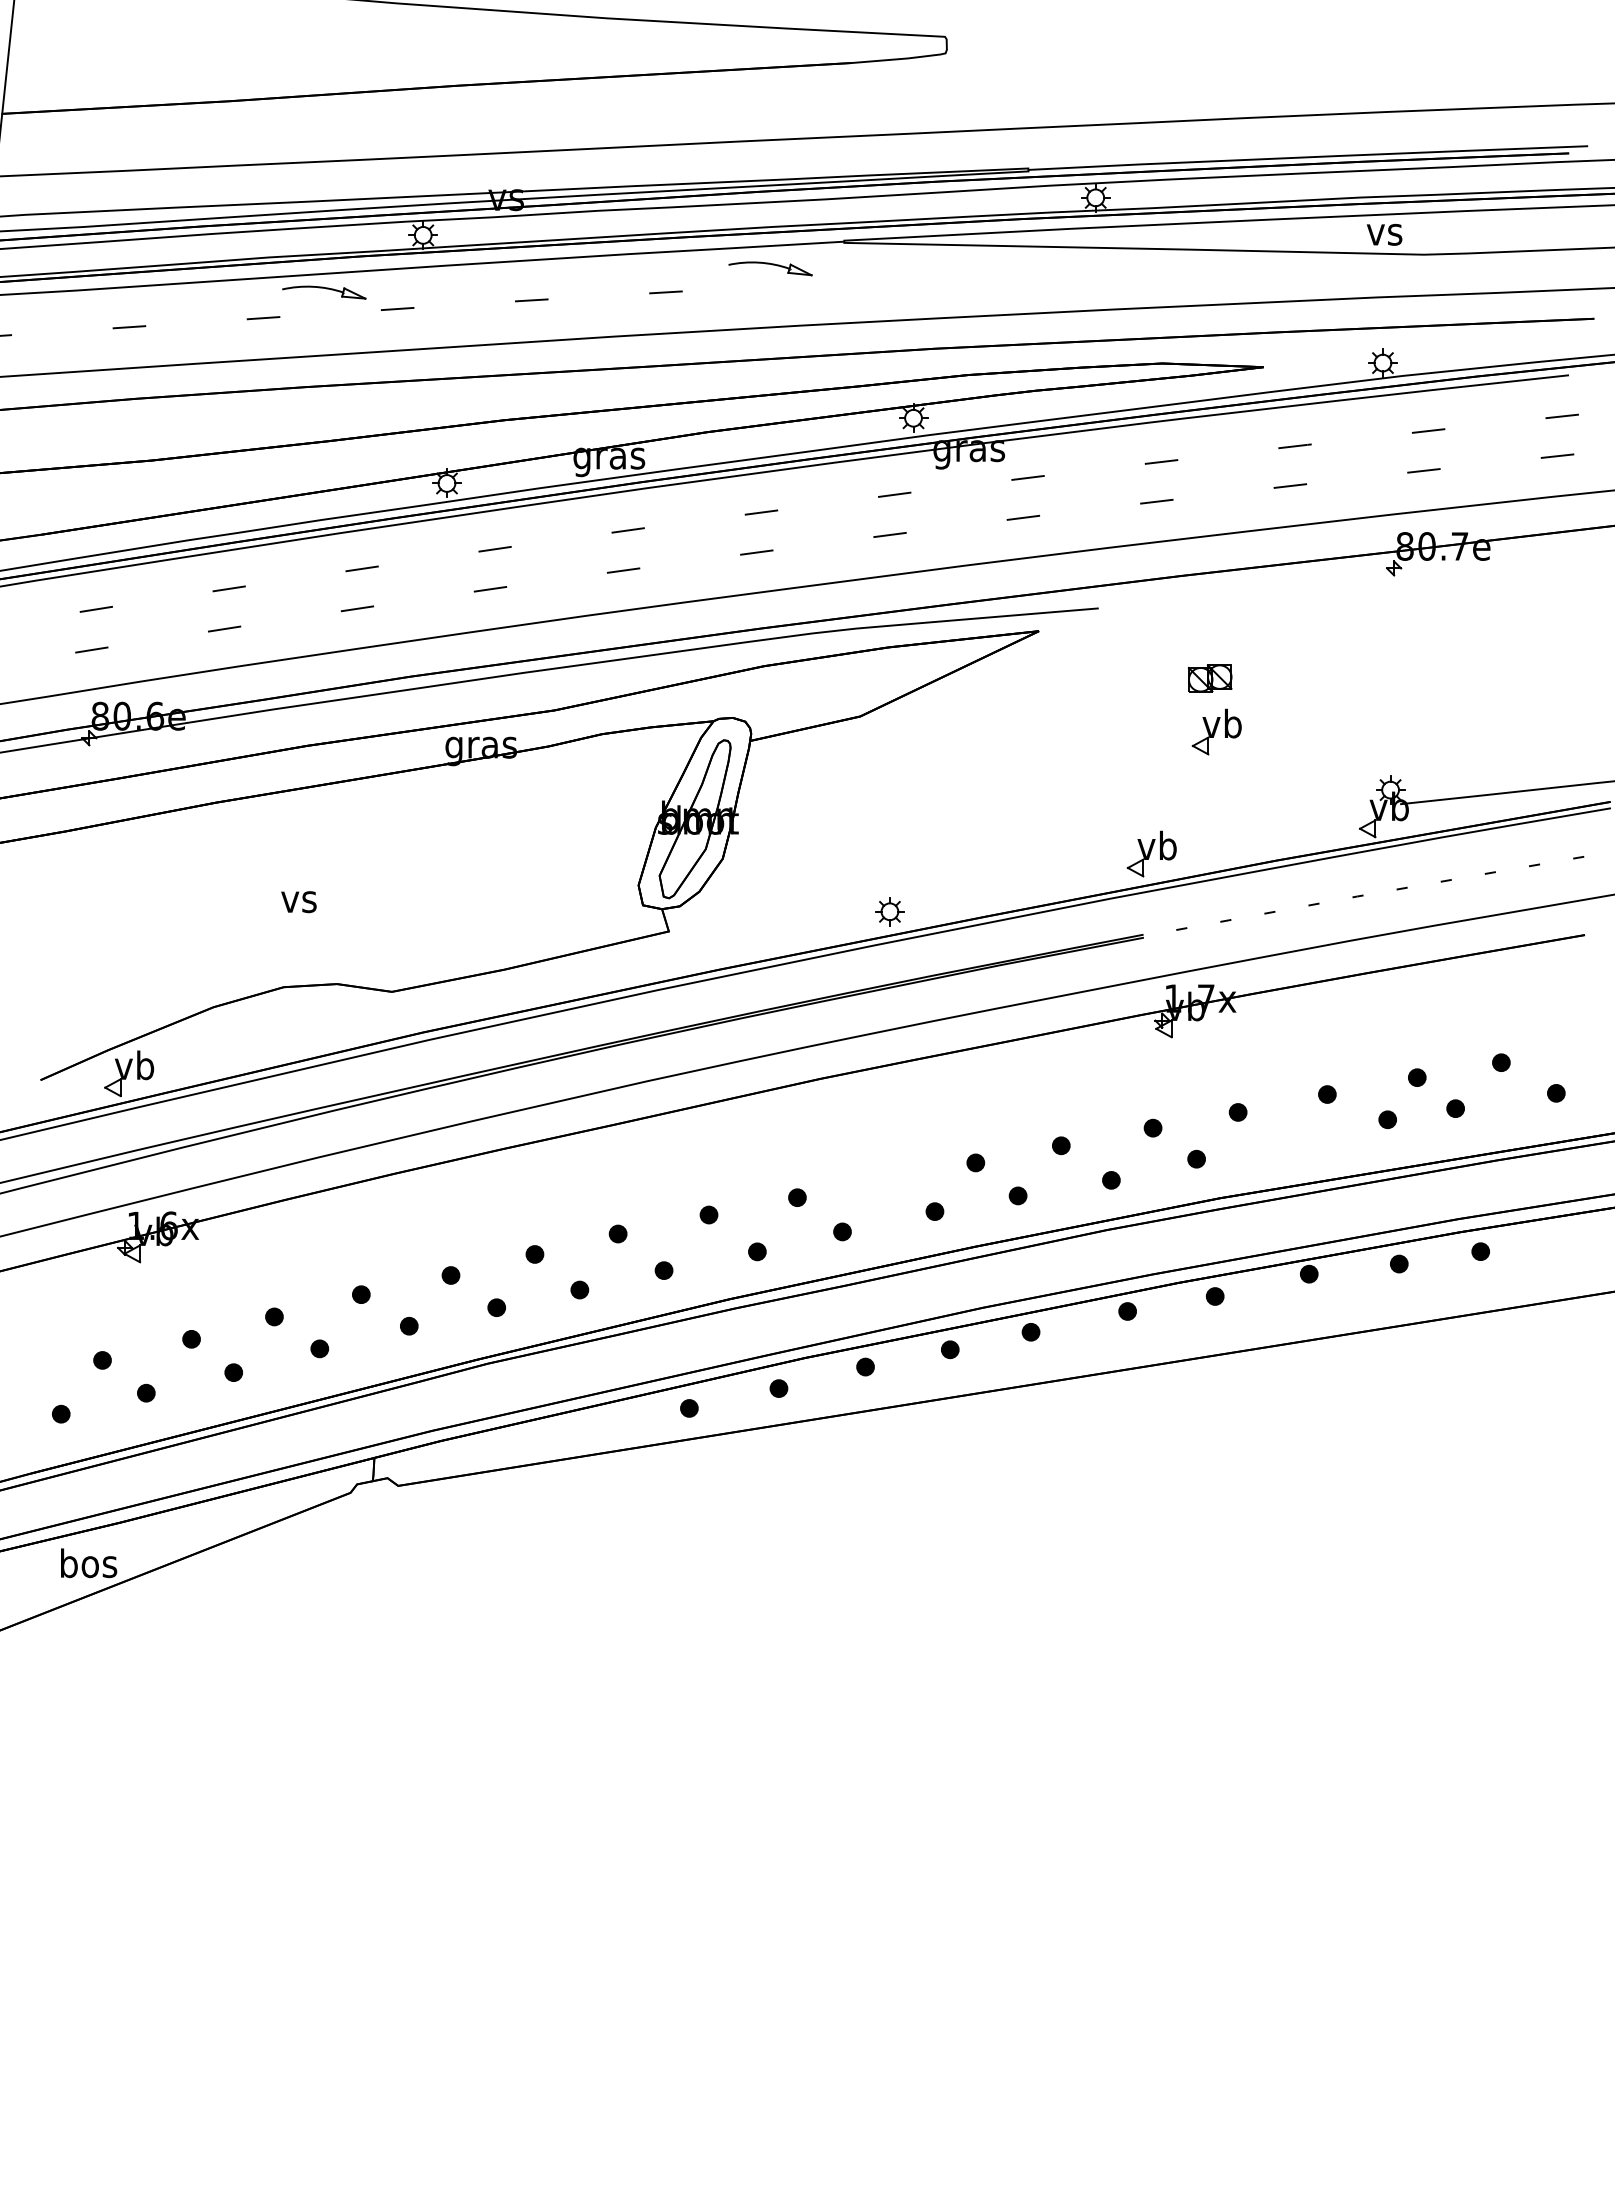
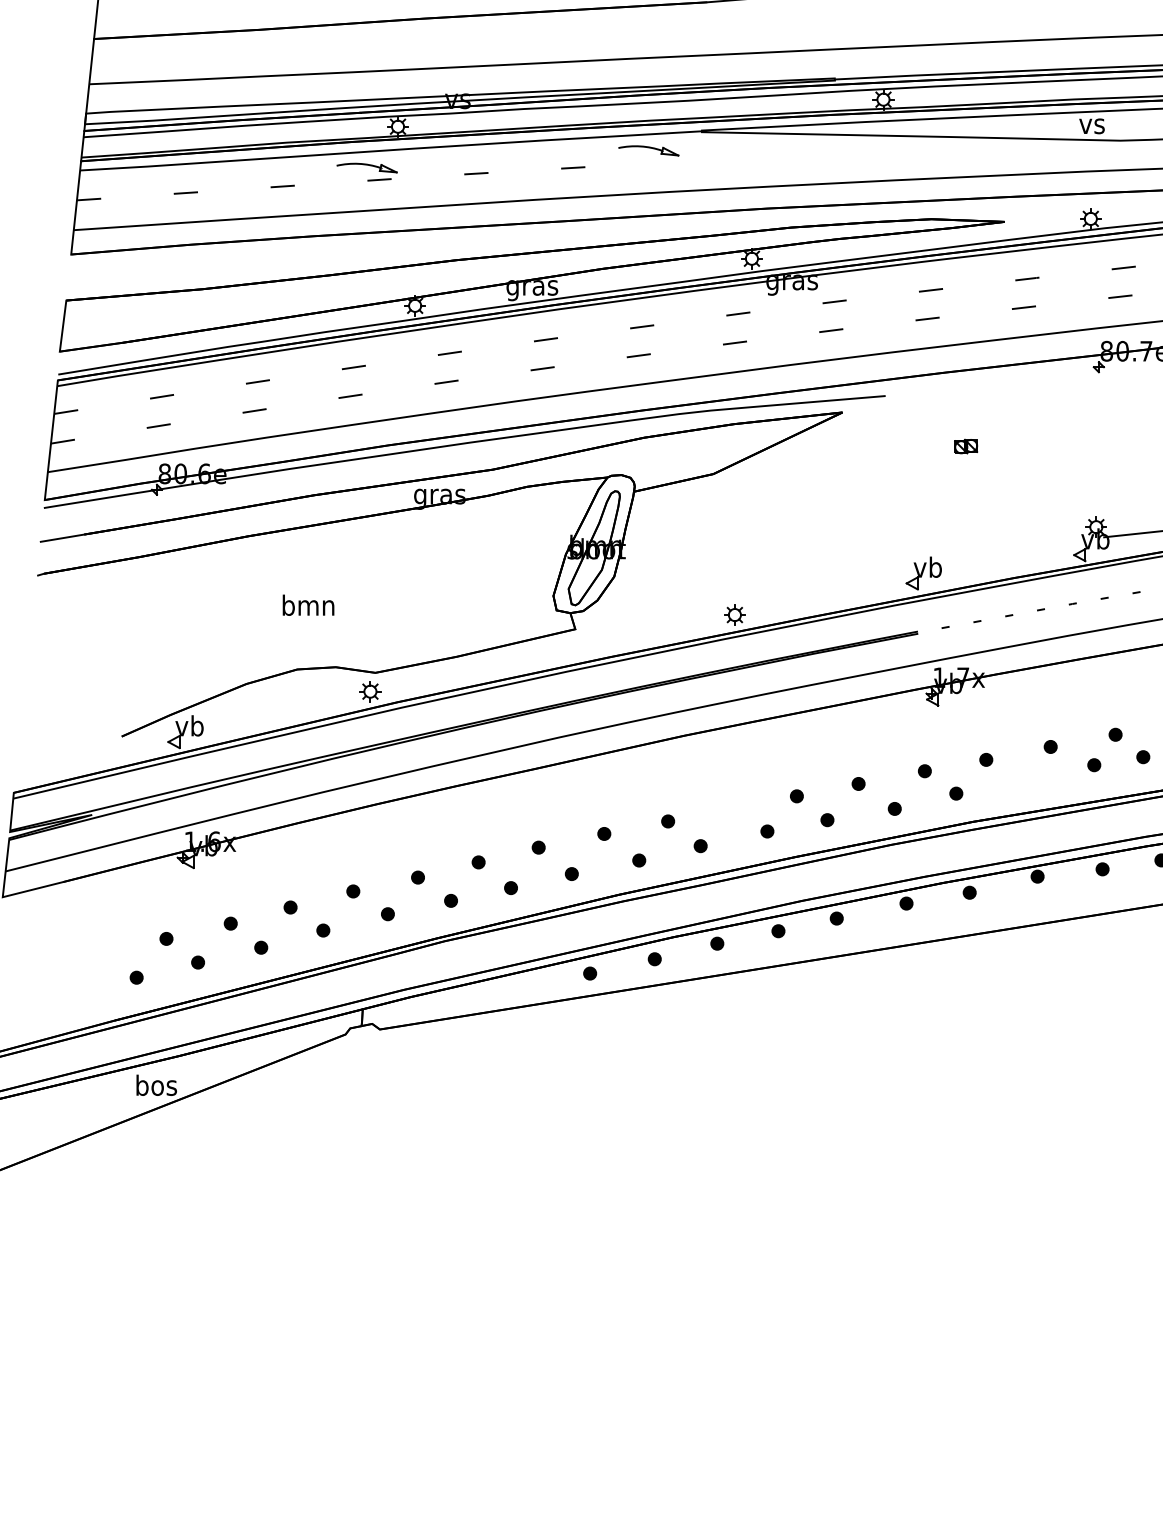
part: (324, 292) -> (367, 167), moved
part: (1210, 678) -> (966, 446), size x0.71
part: (1216, 731) -> (970, 484), removed
text: (298, 898) -> (307, 605), vs -> bmn
part: (384, 1017) -> (370, 691), added

